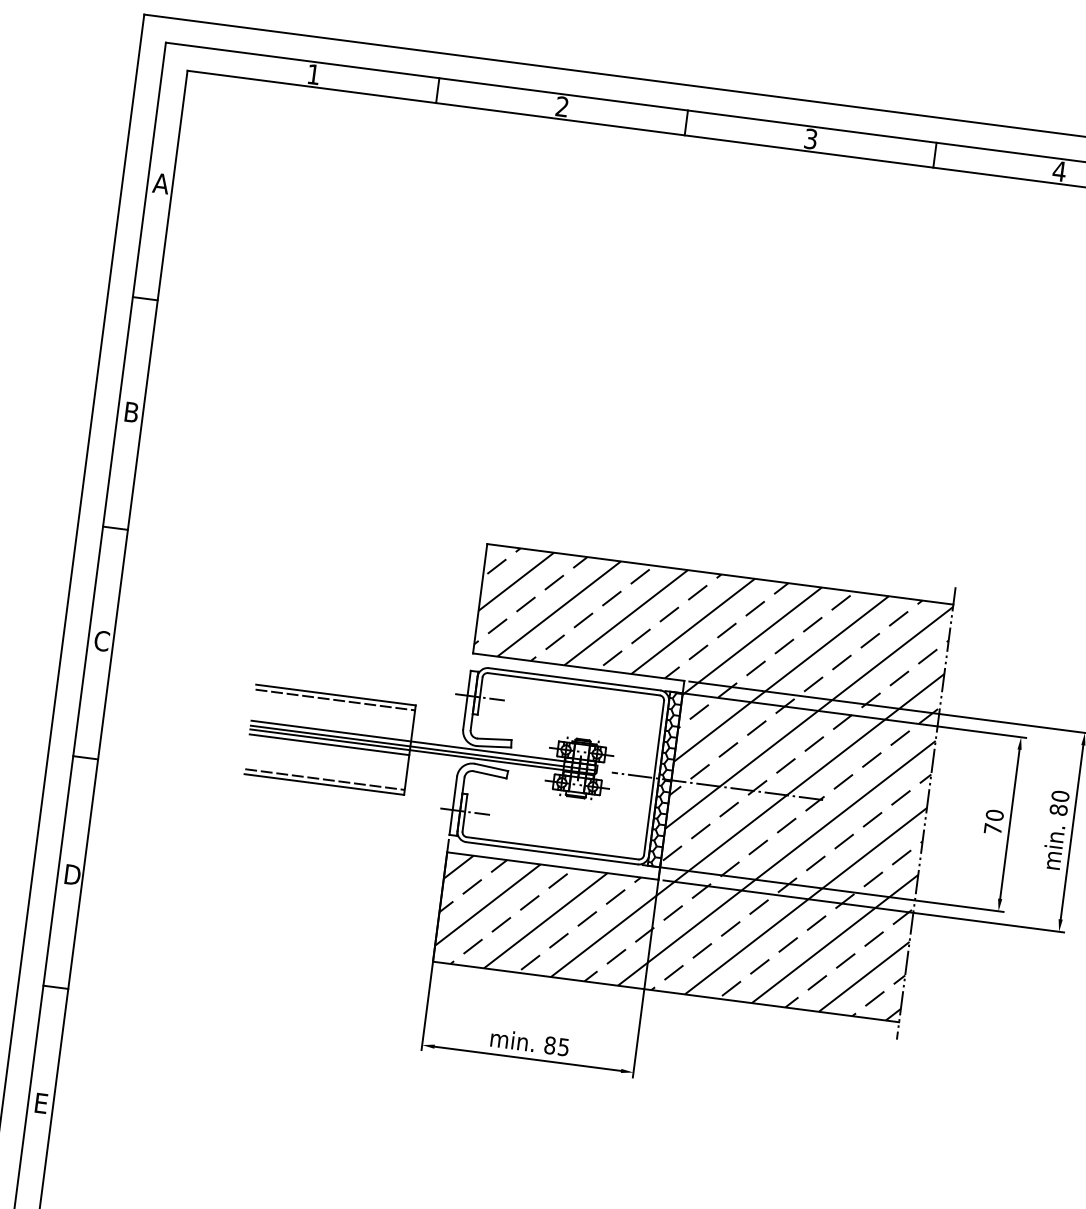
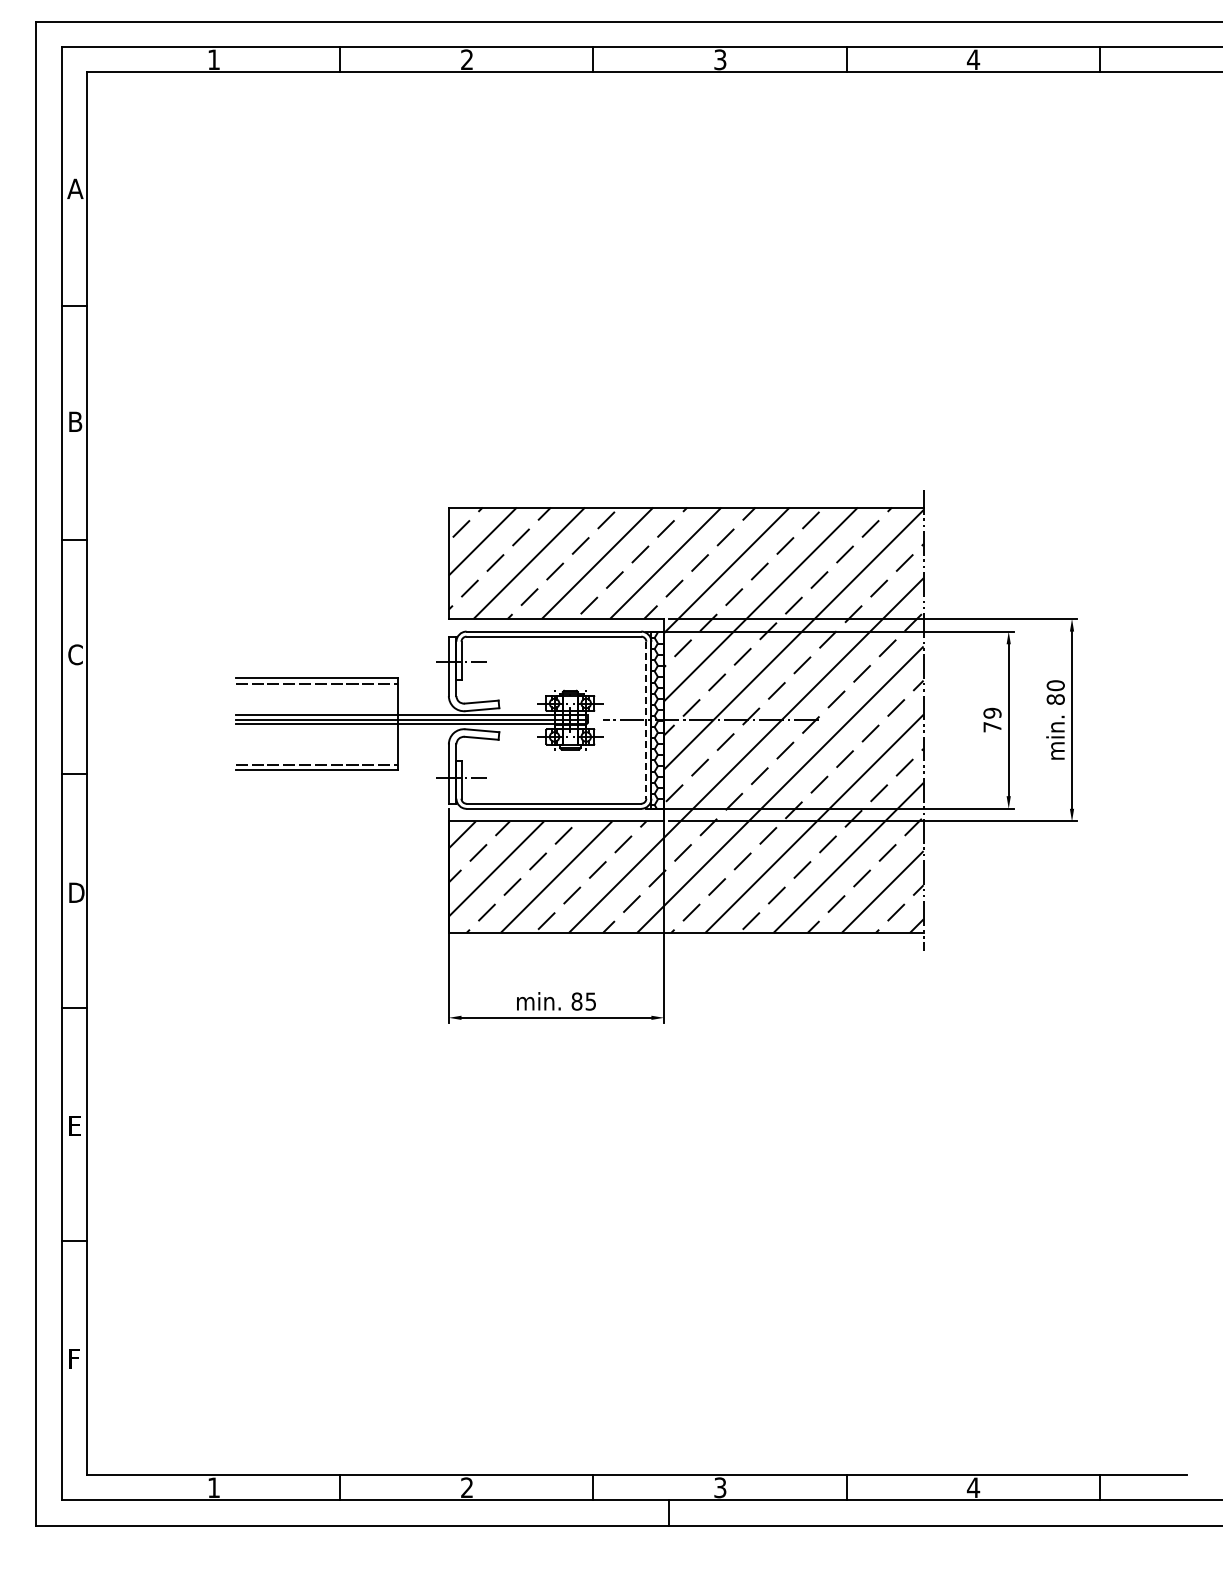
line: (329, 745) -> (316, 729), removed
line: (654, 778) -> (646, 720), solid -> dashed
text: (994, 814) -> (992, 712), 70 -> 79

